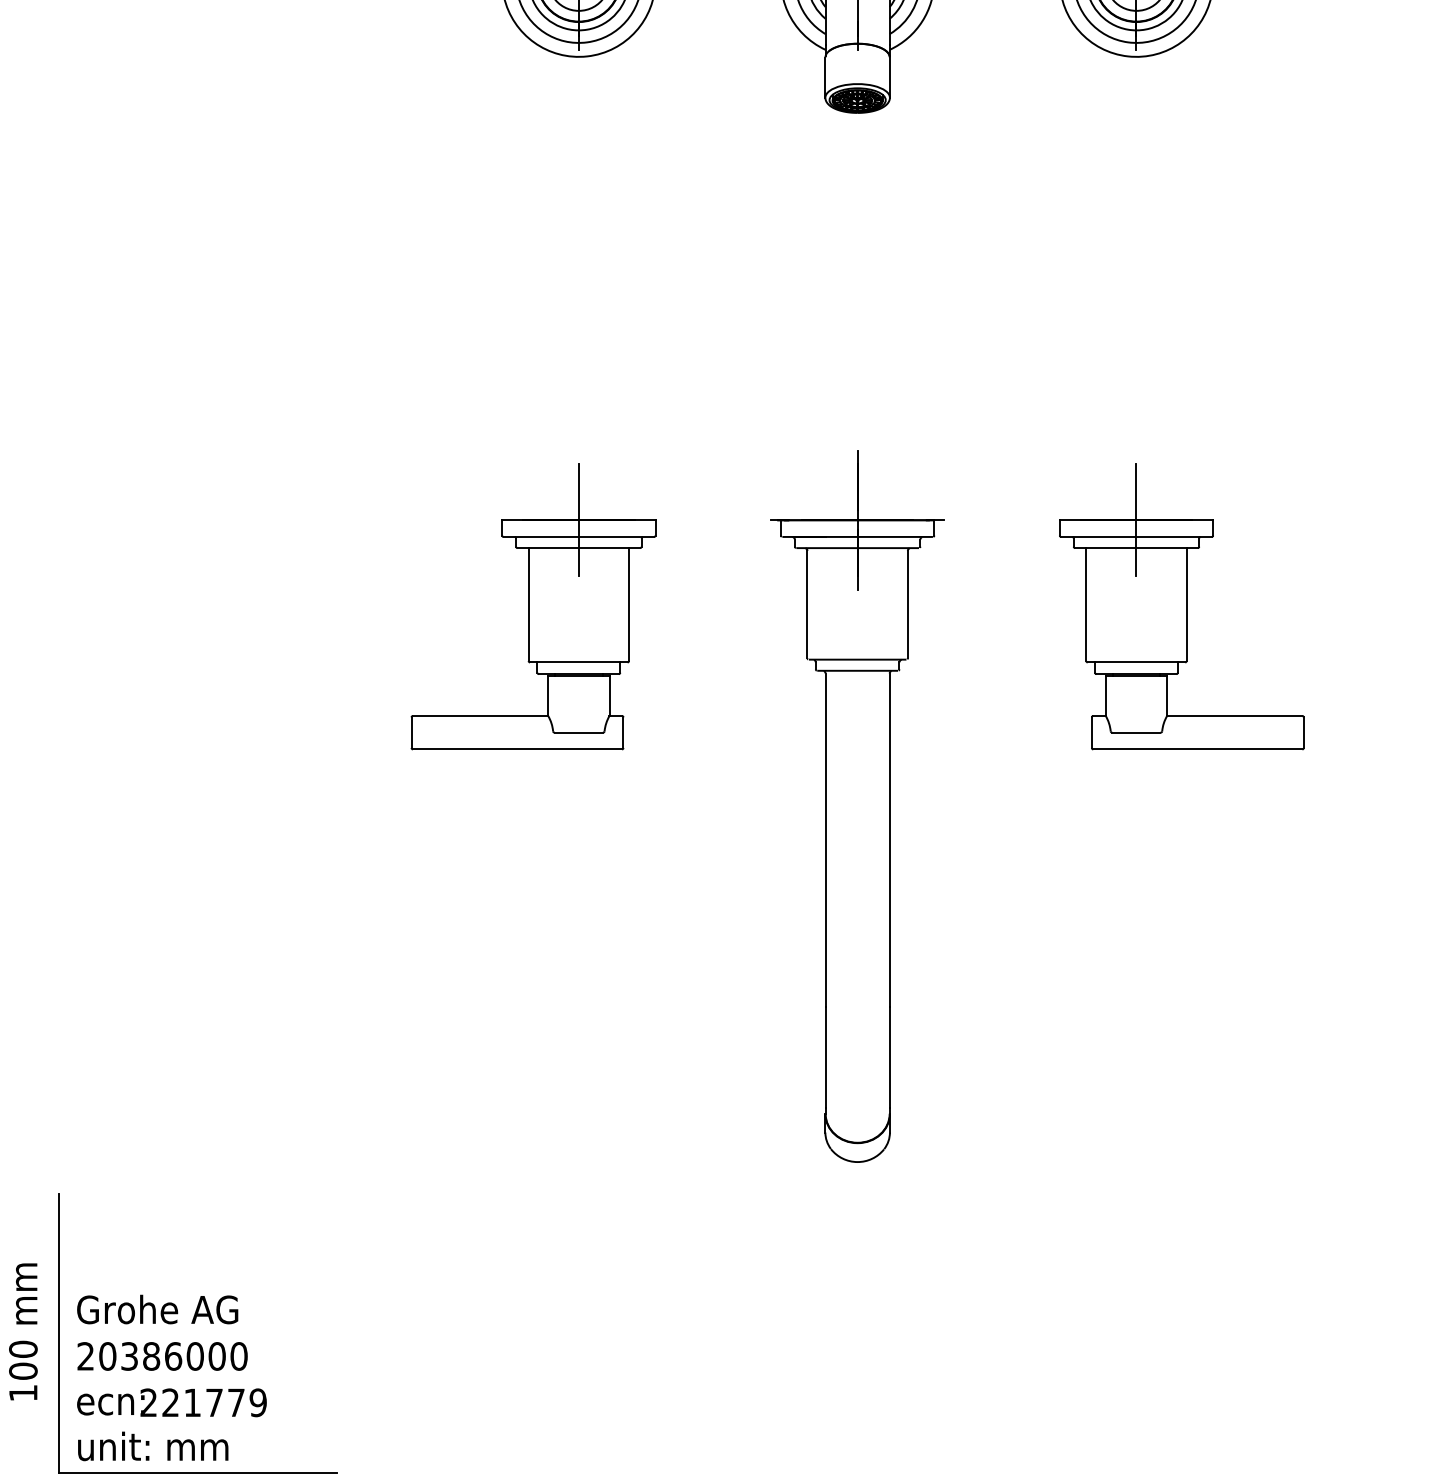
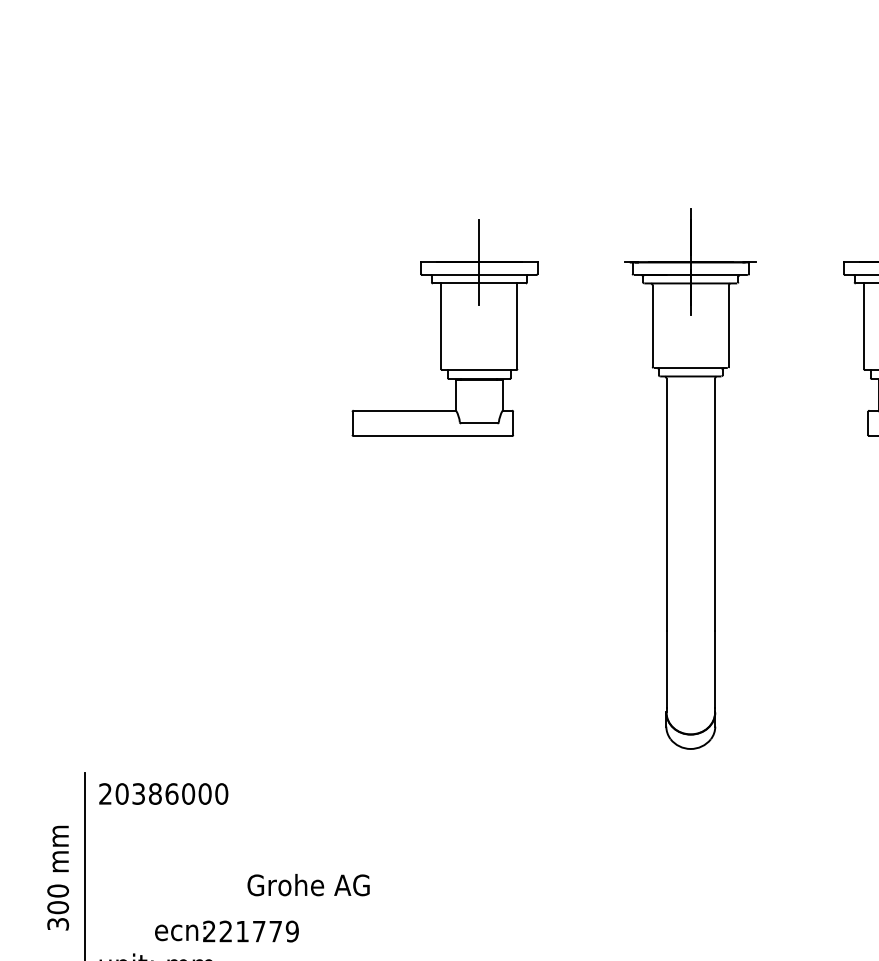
text: (157, 1309) -> (308, 885), moved
text: (162, 1356) -> (163, 794), moved
text: (23, 1393) -> (58, 924), 100 -> 300
text: (171, 1402) -> (226, 931), moved

